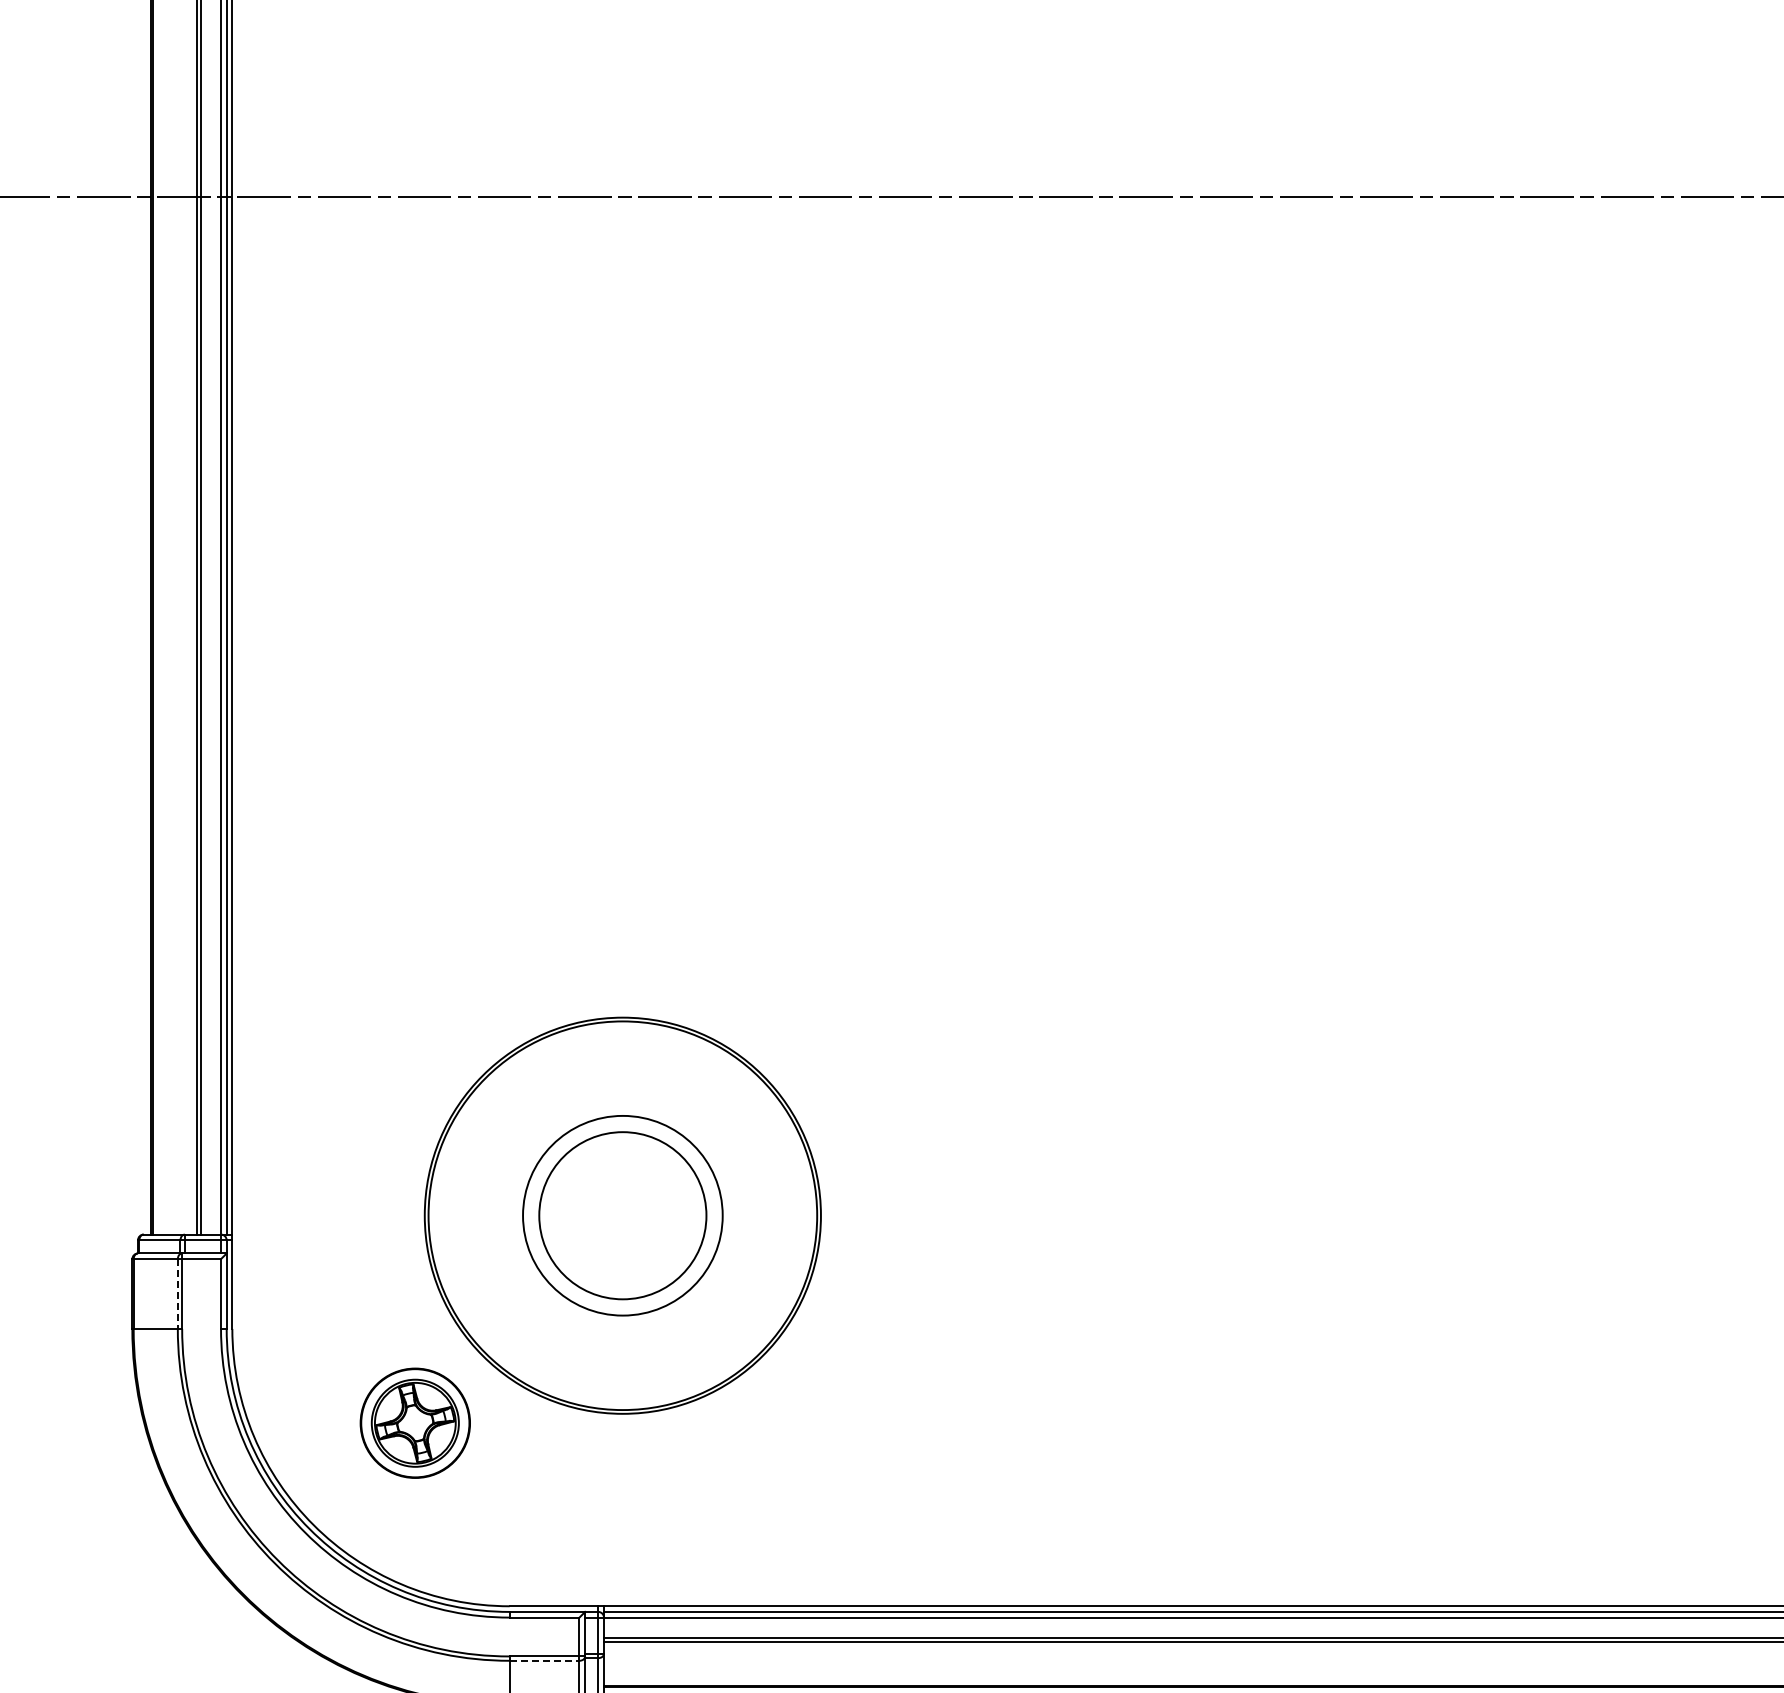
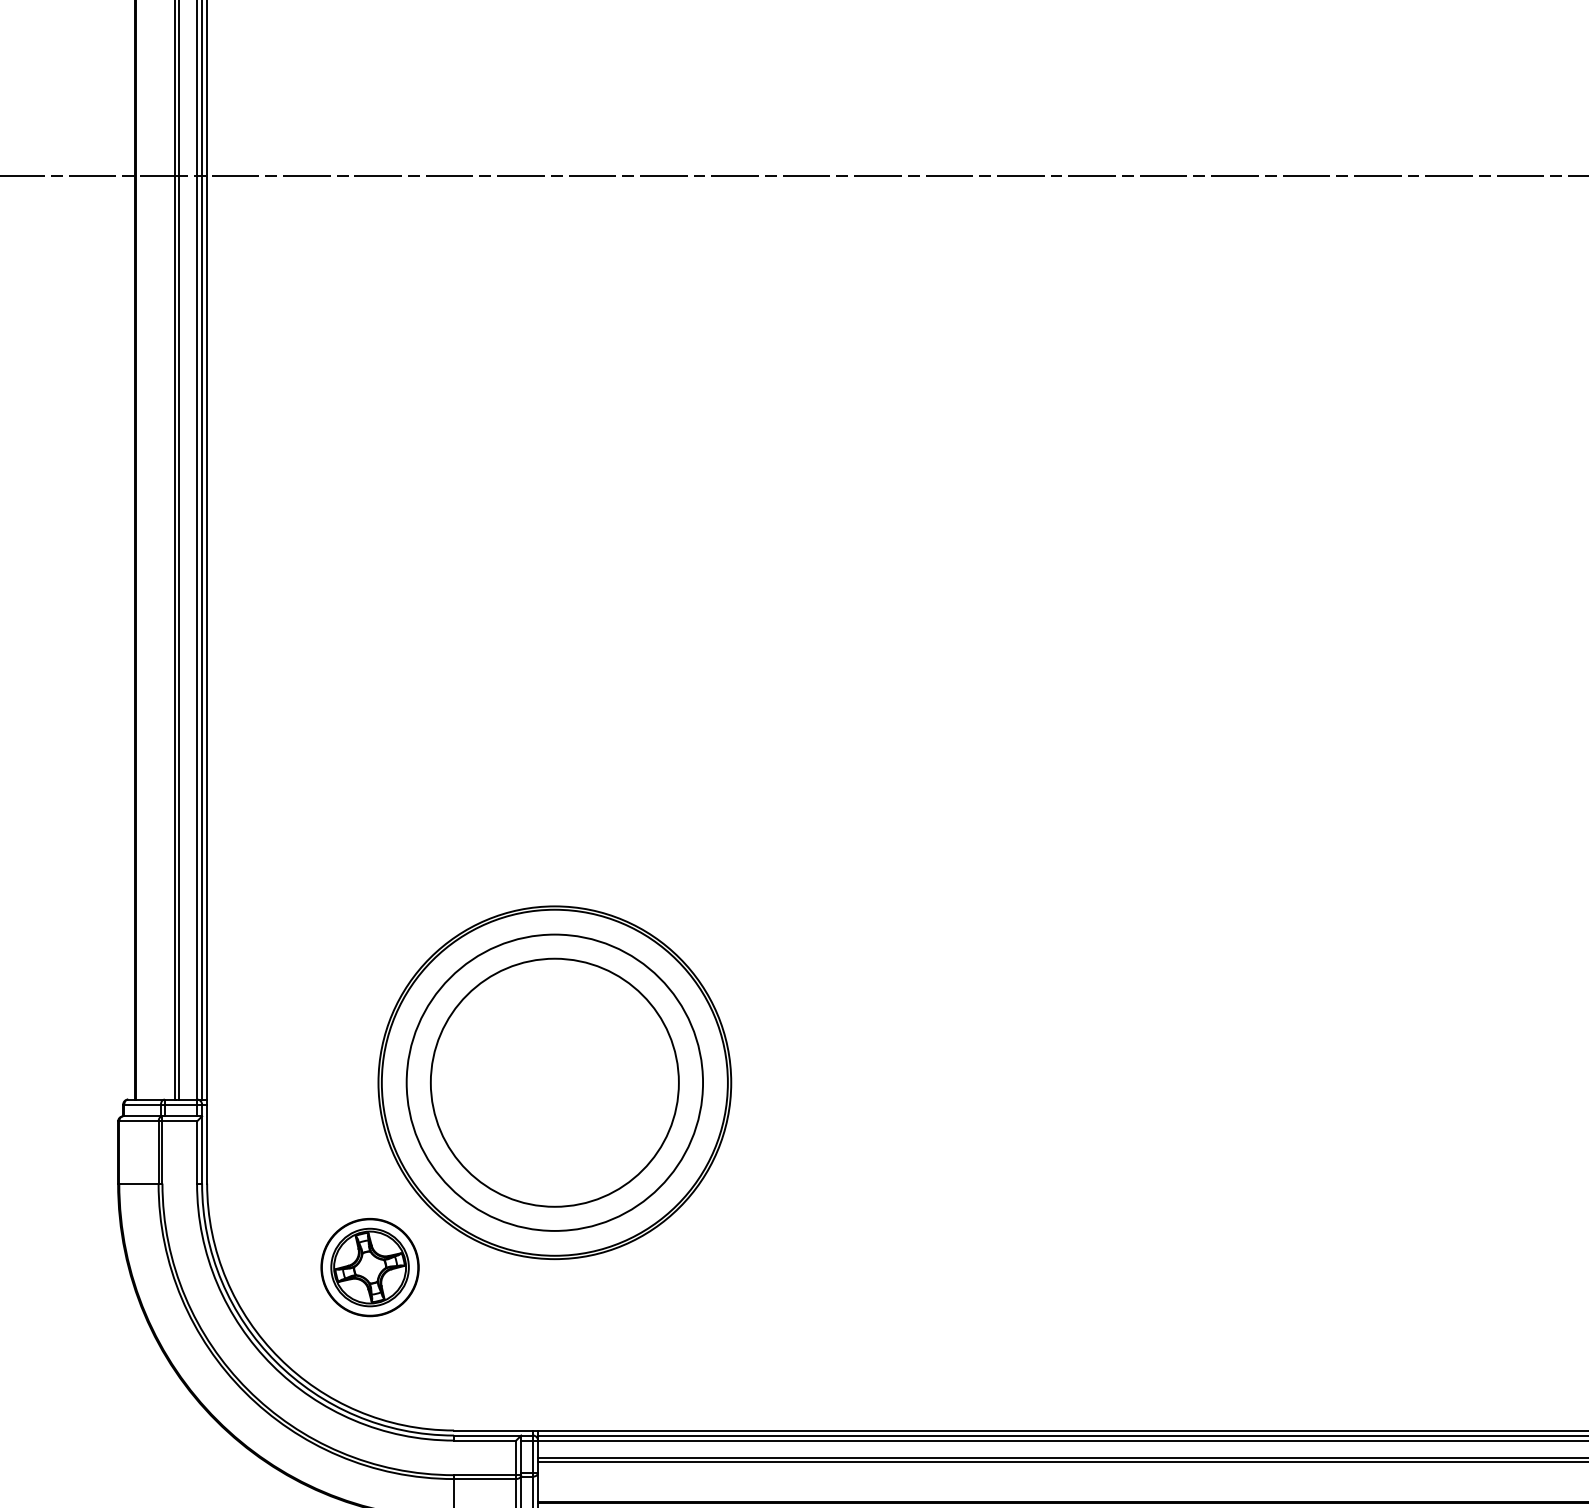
circle: (622, 1215) -> (554, 1082), size x1.67
circle: (622, 1215) -> (554, 1082), size x1.67
line: (177, 1294) -> (158, 1152), dashed -> solid
line: (544, 1660) -> (485, 1478), dashed -> solid

